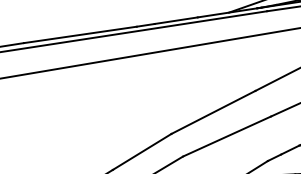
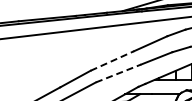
line: (213, 111) -> (112, 60), solid -> dashed
line: (228, 136) -> (119, 73), solid -> dashed

